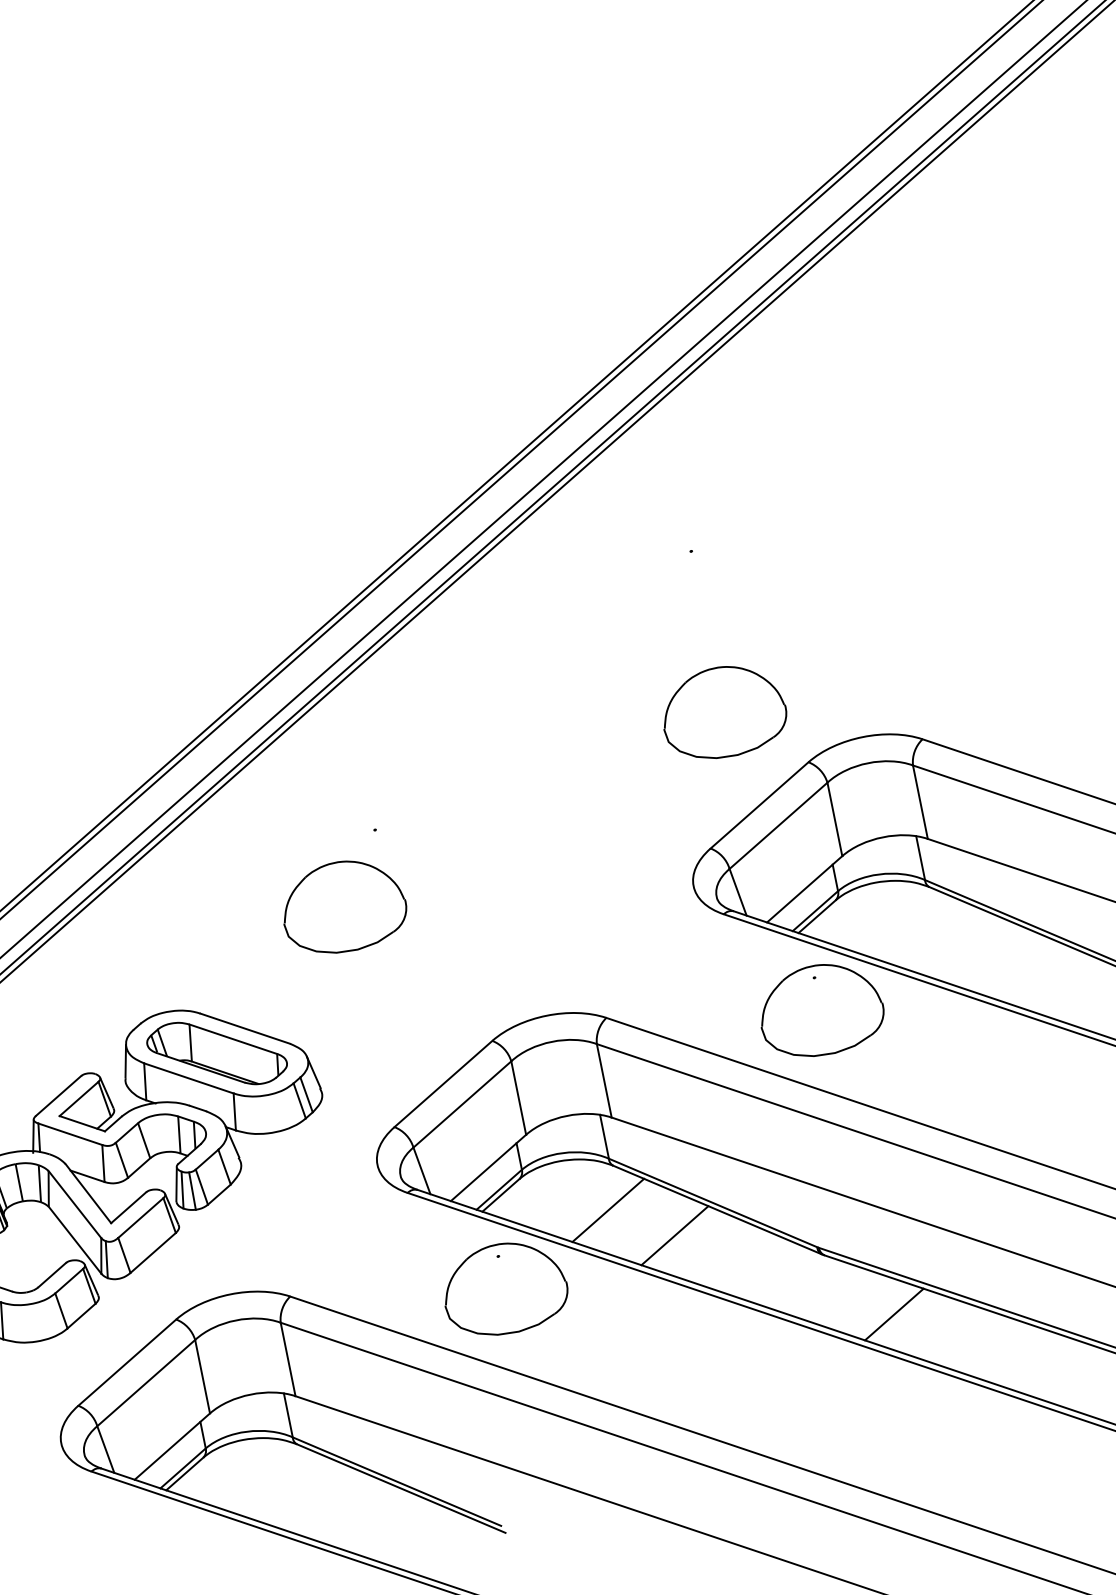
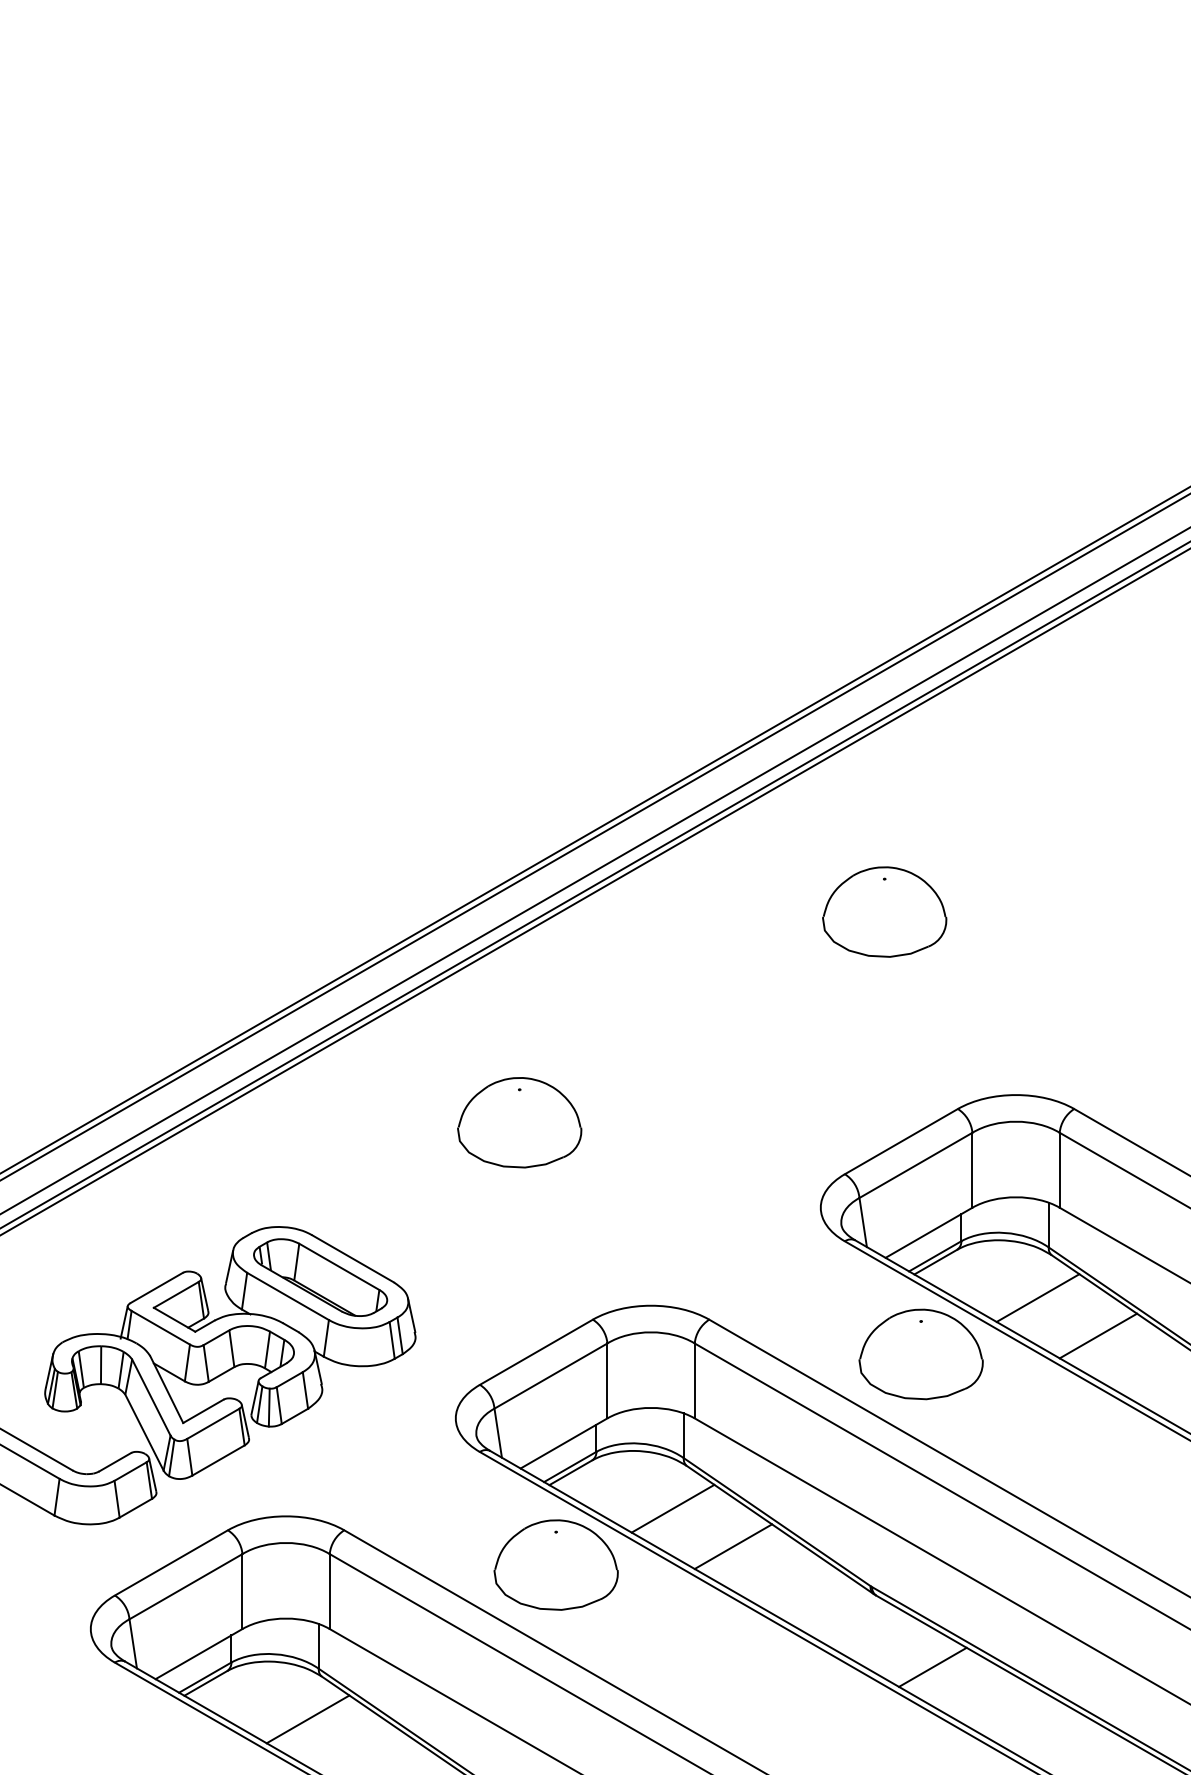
part: (723, 711) -> (884, 911), moved
part: (343, 906) -> (519, 1122), moved
line: (923, 931) -> (1037, 1297), added
line: (991, 956) -> (1098, 1335), added
line: (291, 1489) -> (307, 1719), added

